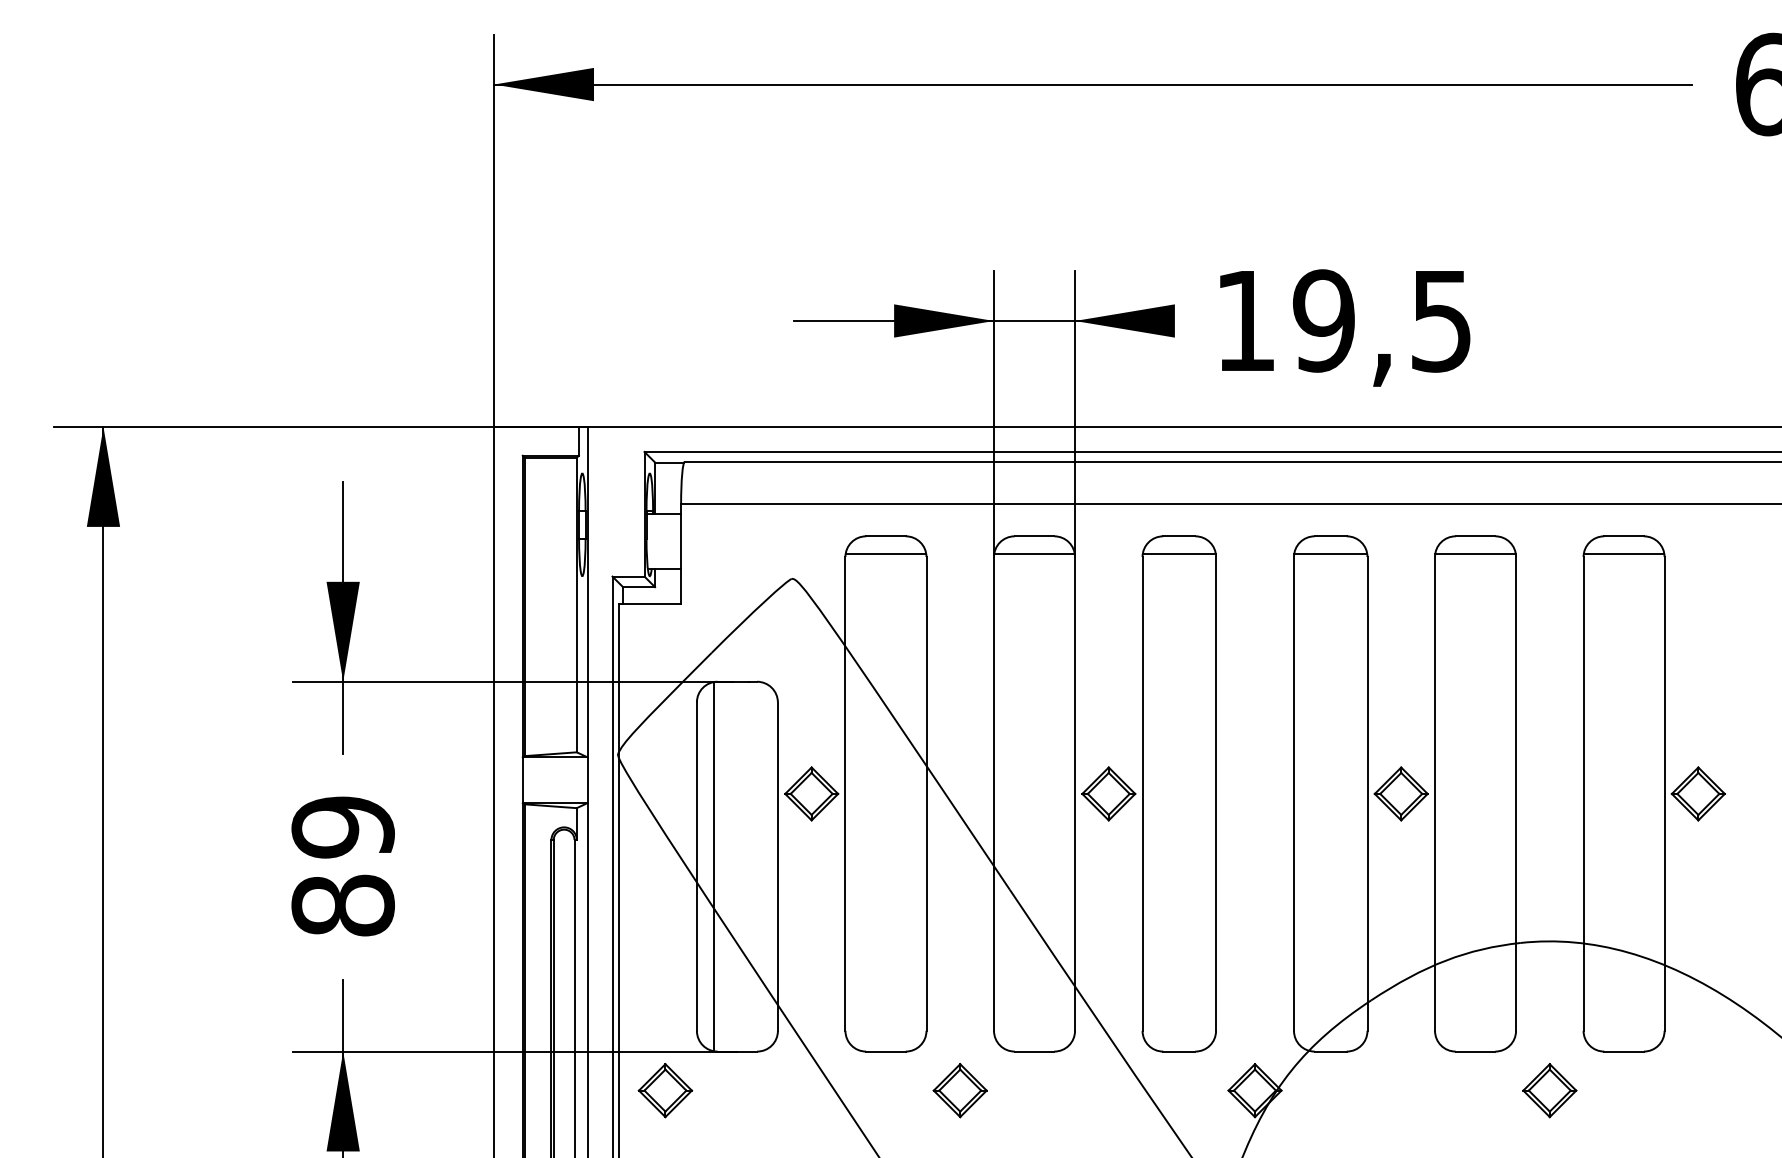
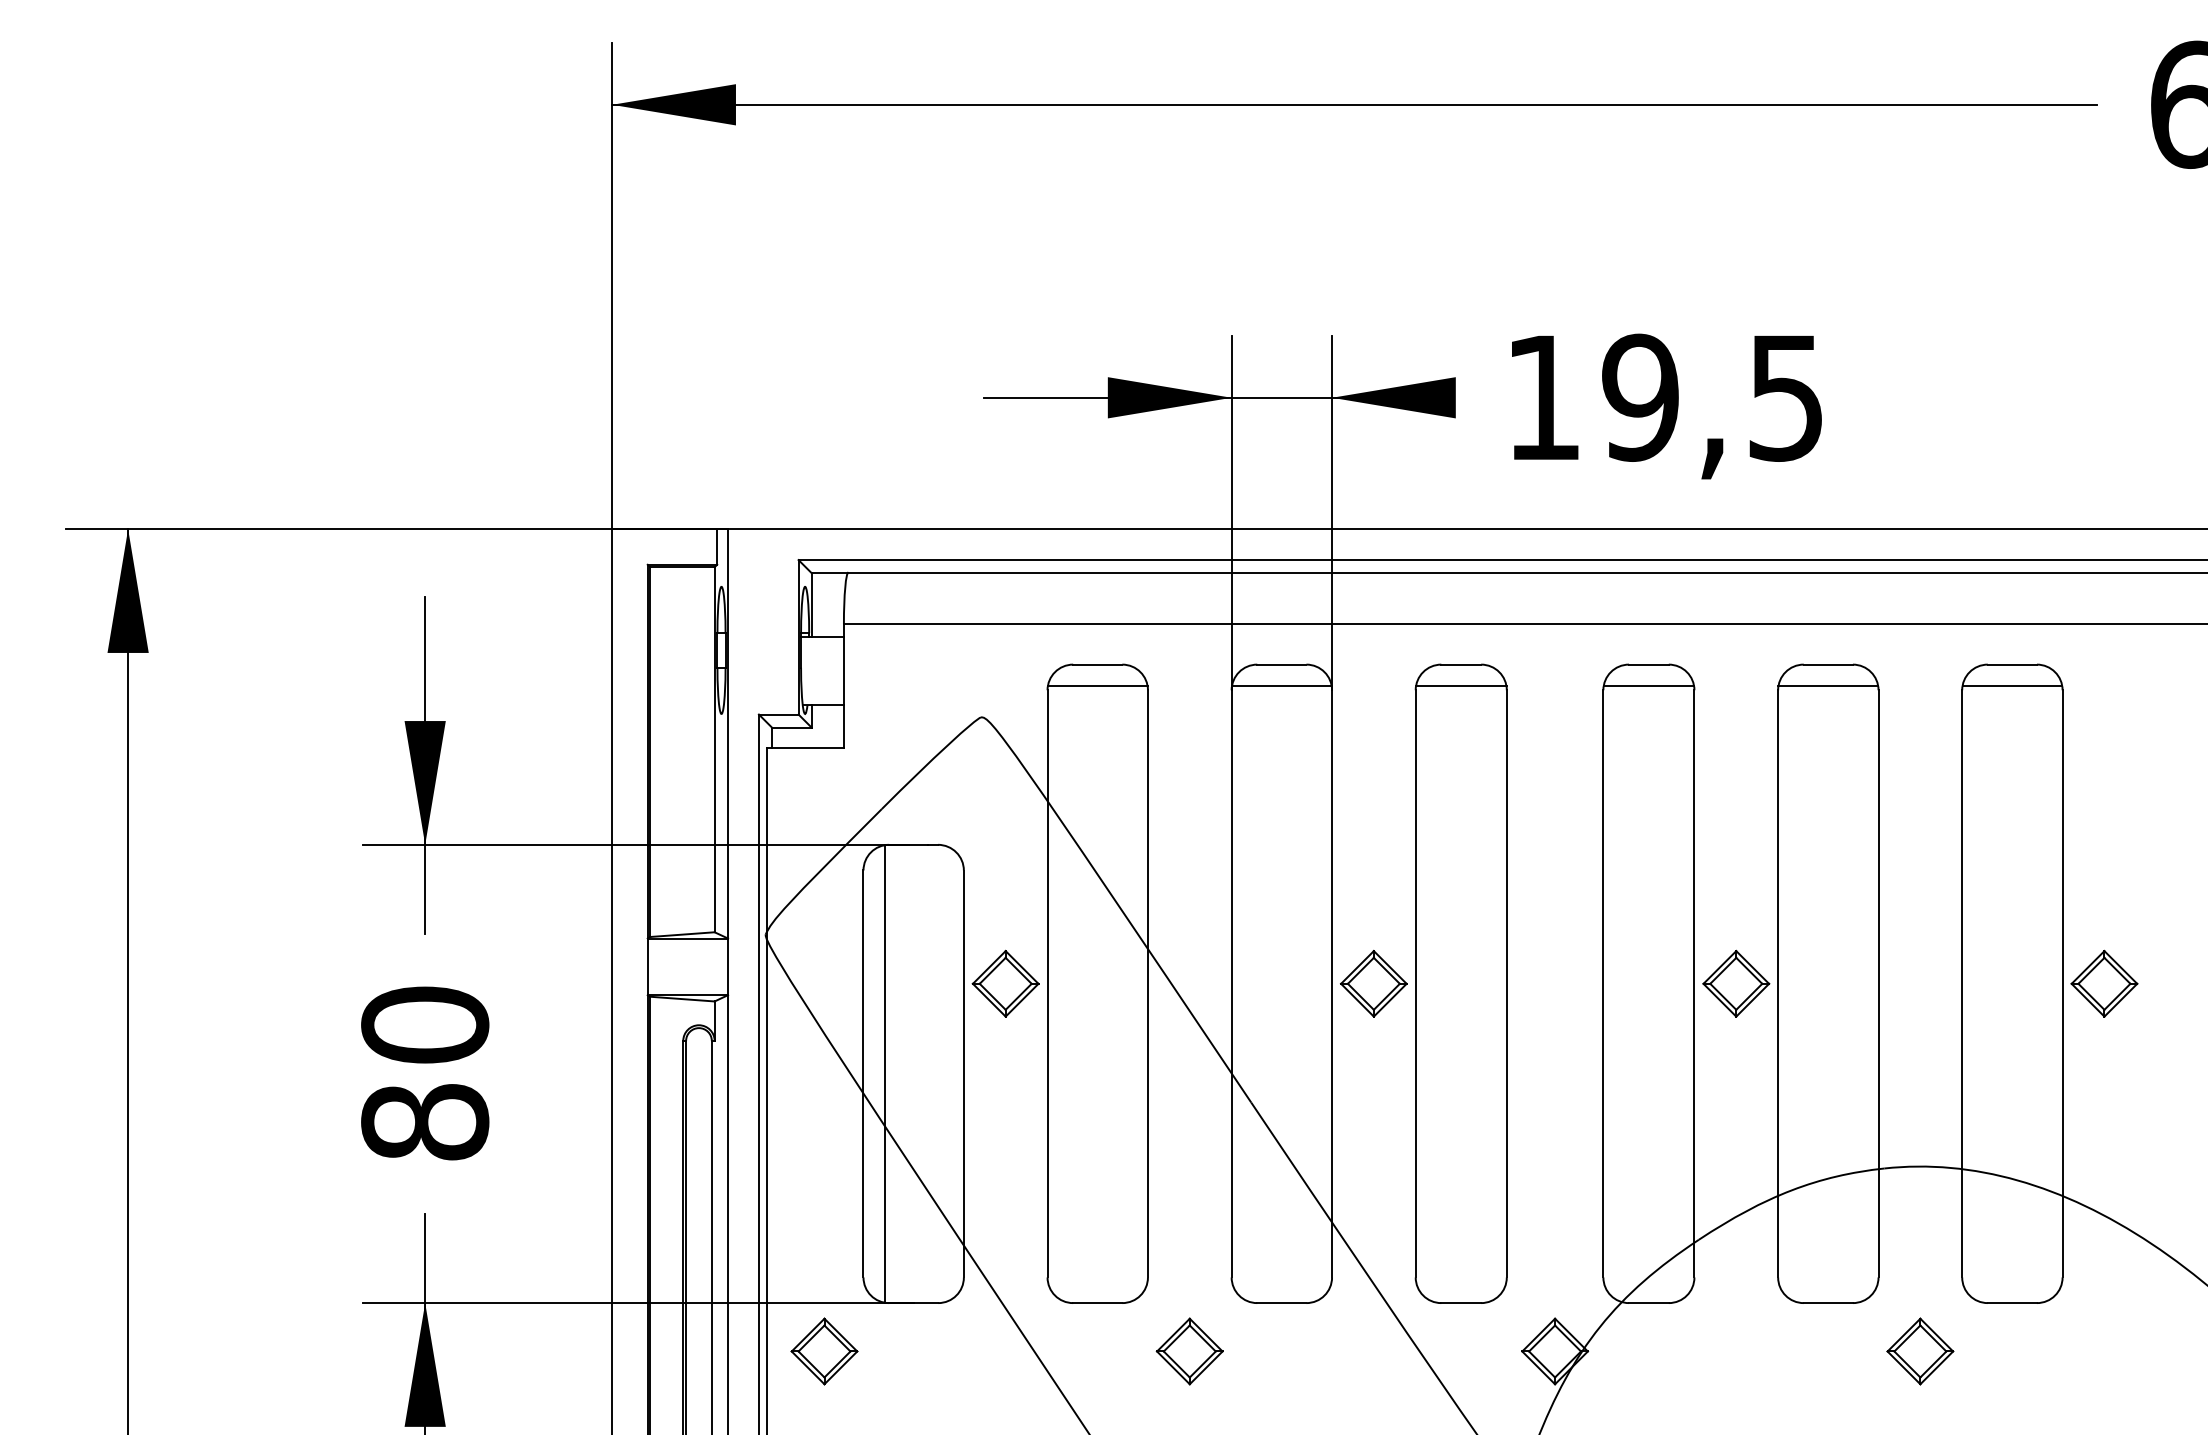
text: (343, 826) -> (425, 1024), 89 -> 80

